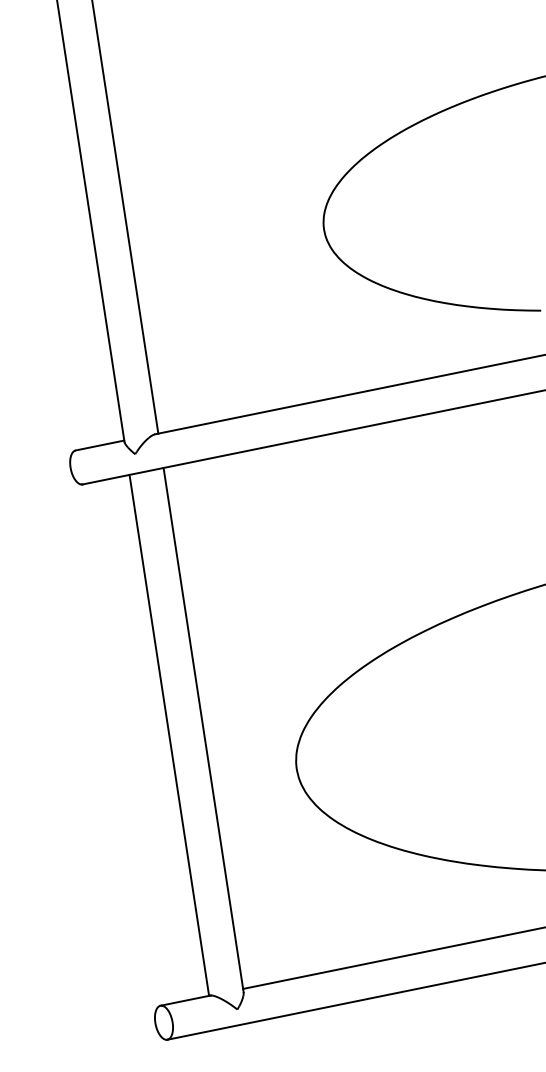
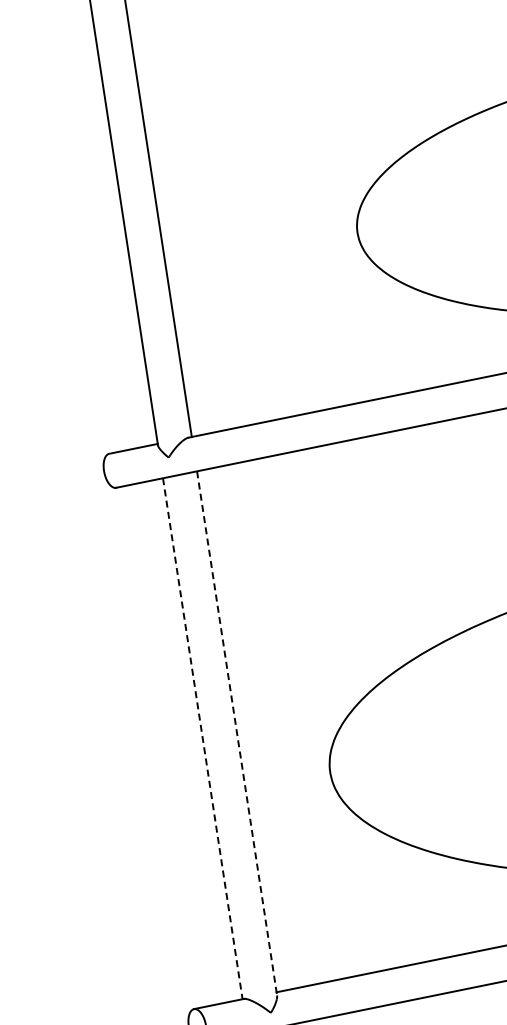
line: (203, 730) -> (236, 733), solid -> dashed
line: (169, 735) -> (202, 738), solid -> dashed

